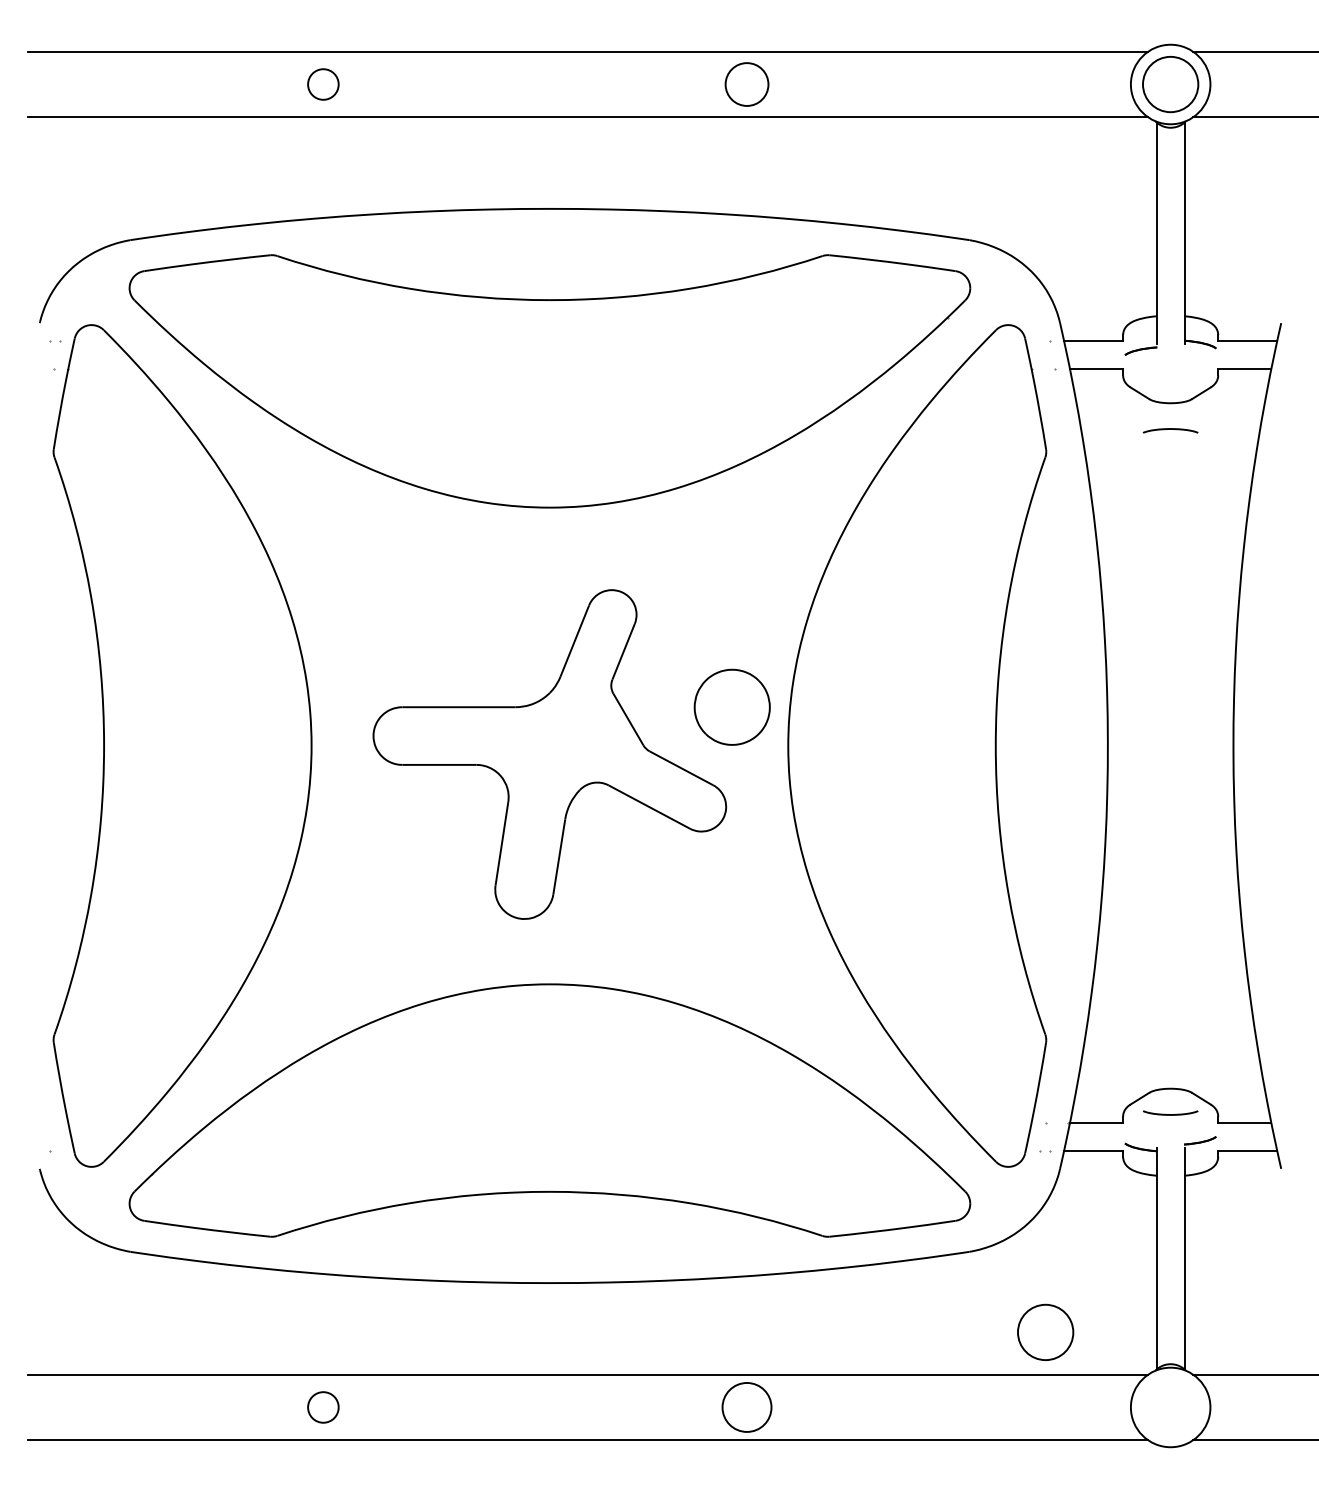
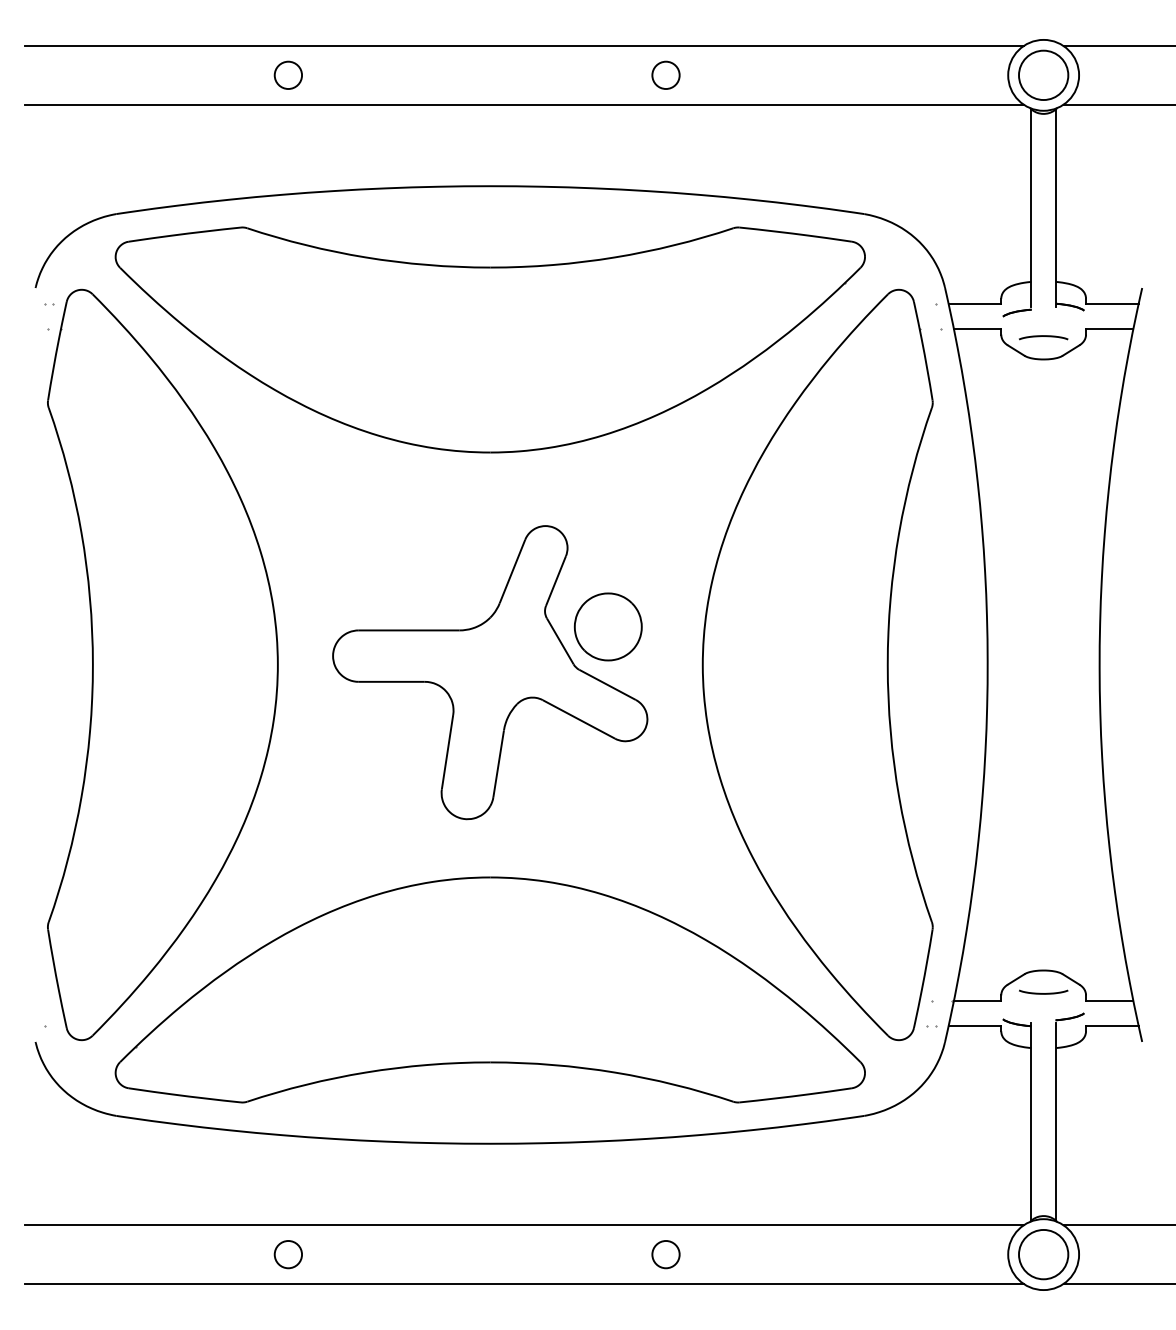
circle: (746, 84) -> (665, 75), size x0.71
curve: (1170, 429) -> (1043, 336), moved
part: (731, 706) -> (607, 626), moved
circle: (1045, 1331) -> (1043, 1253), moved
circle: (746, 1407) -> (665, 1254), size x0.62

